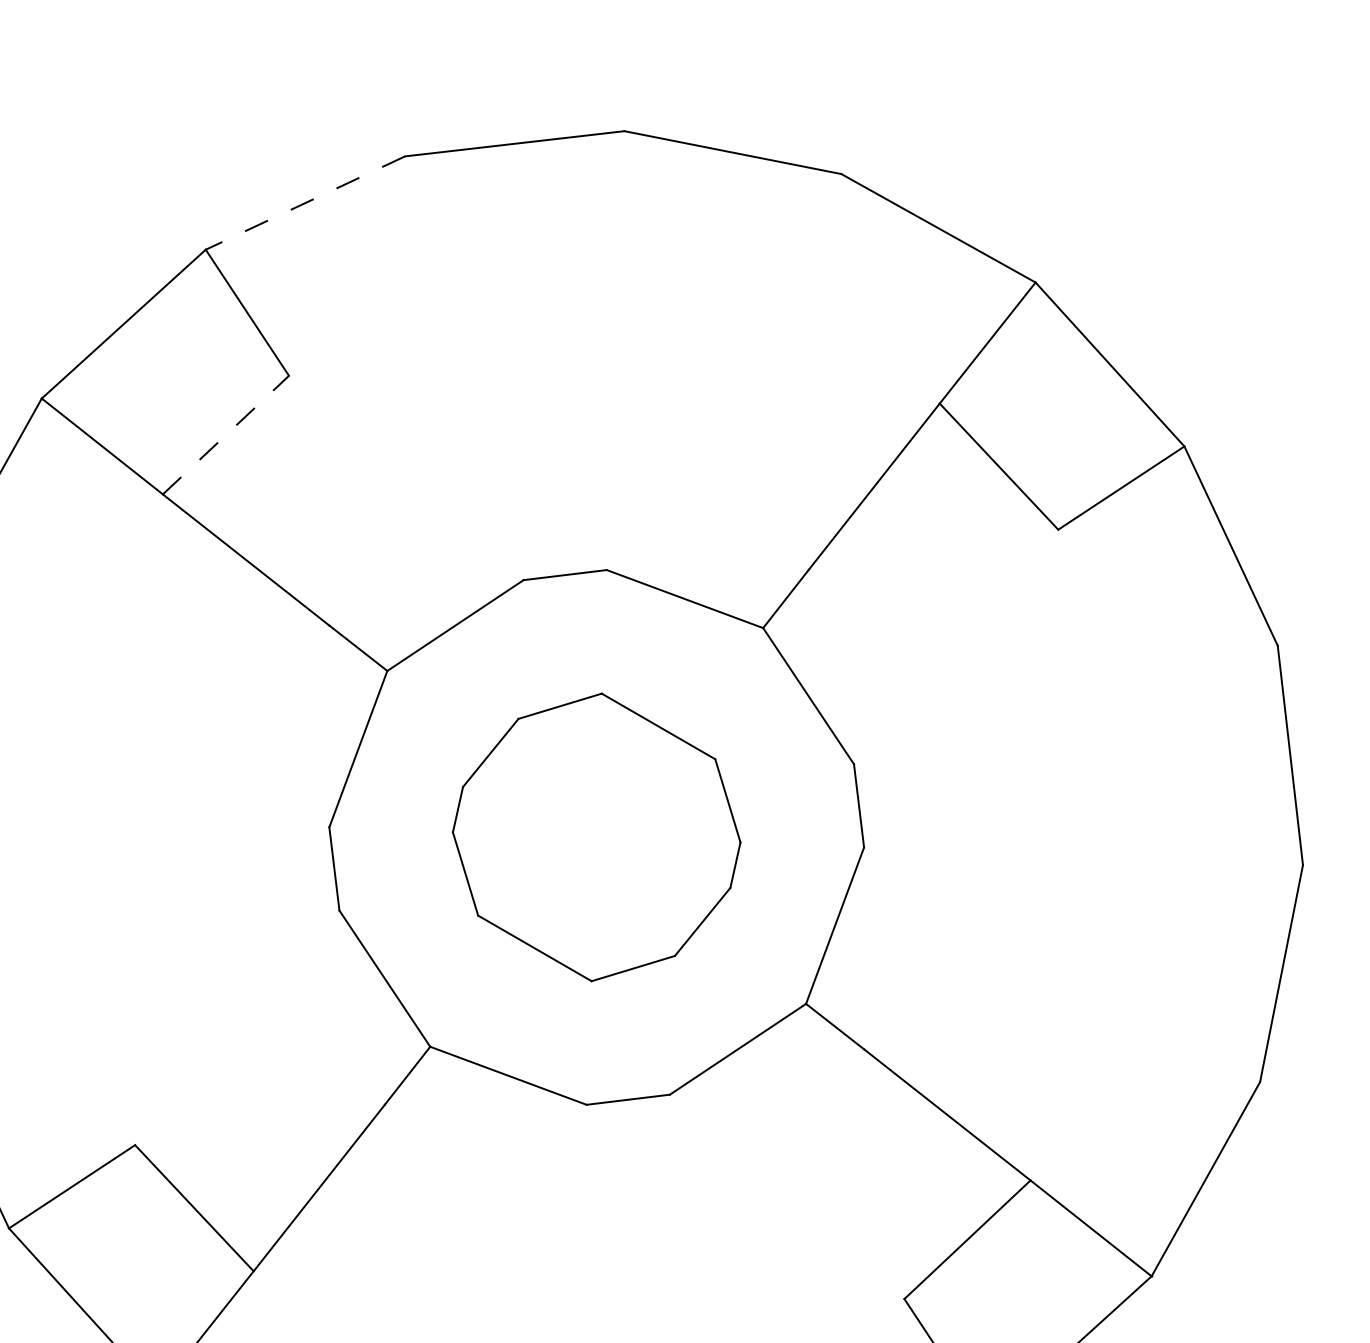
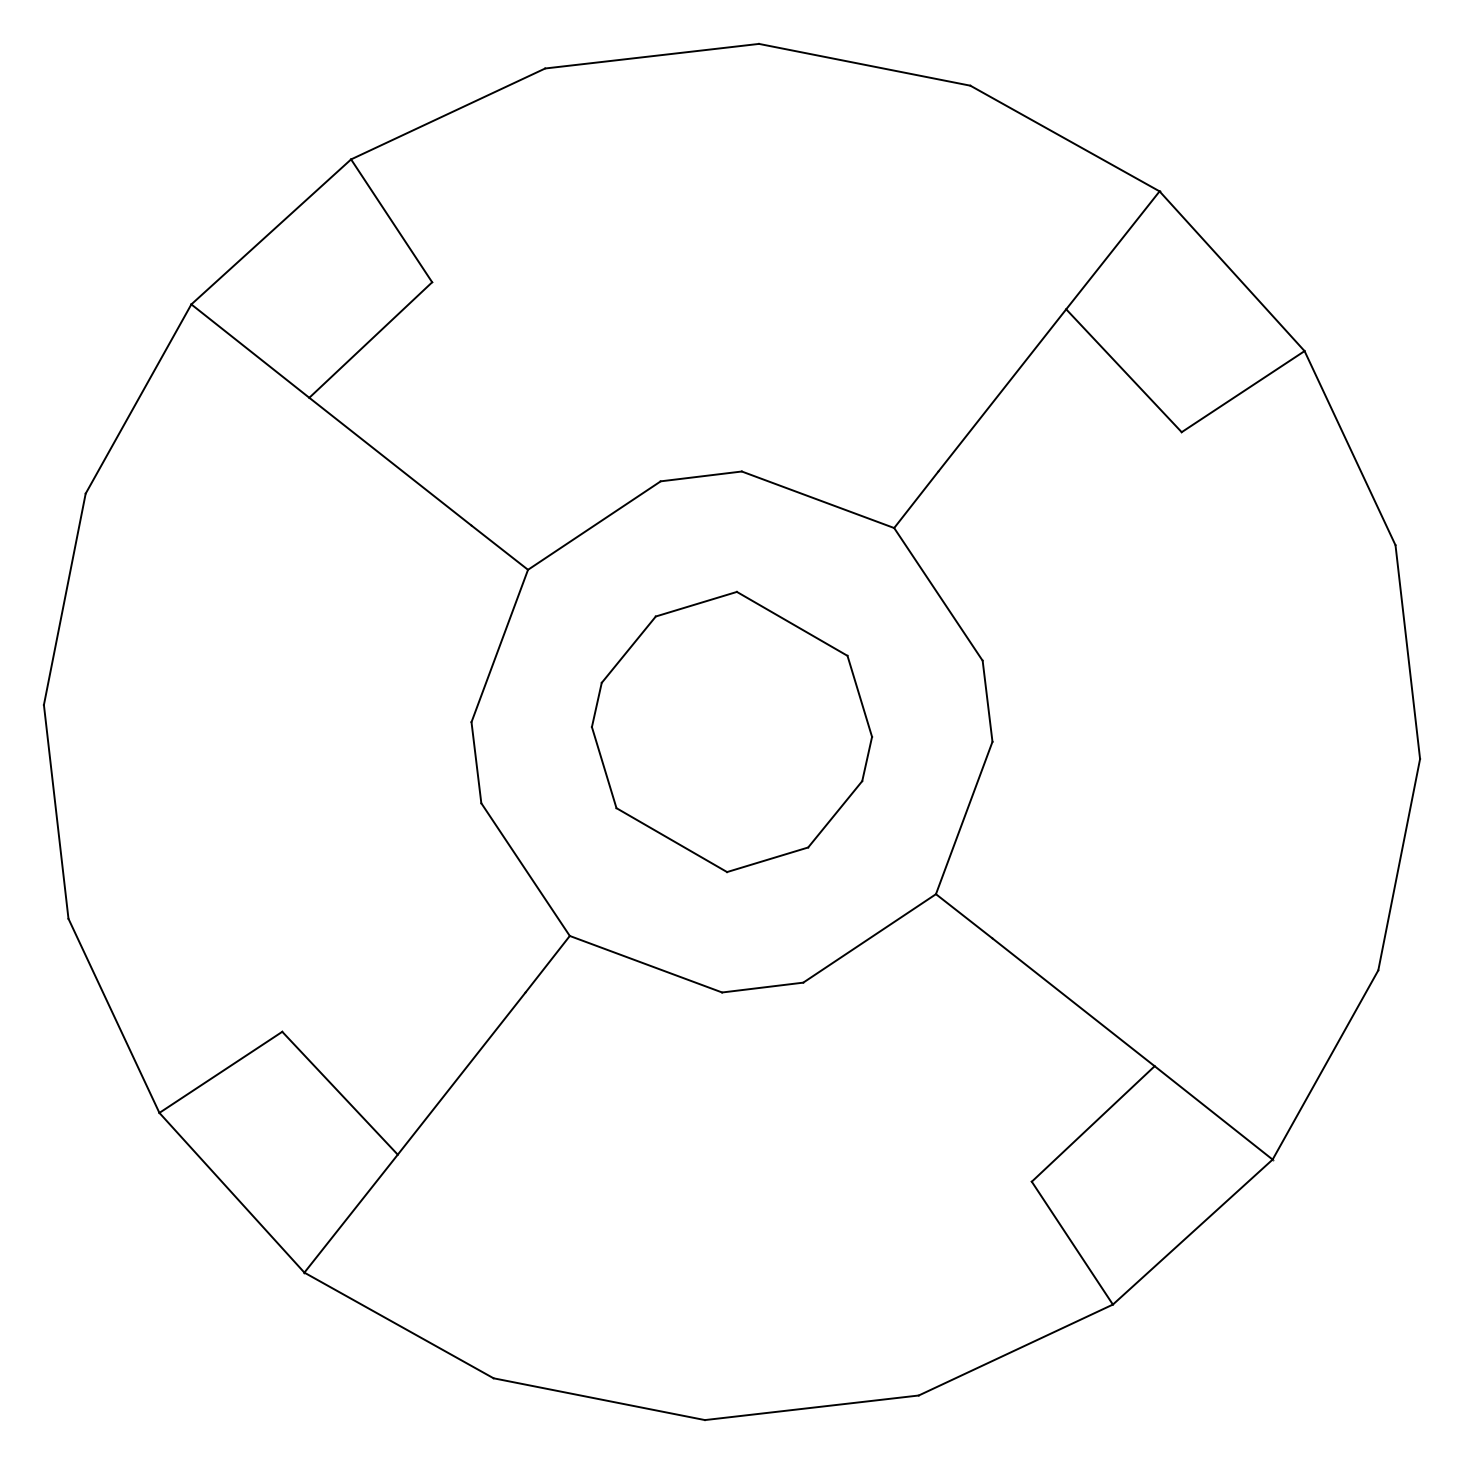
line: (304, 203) -> (447, 114), dashed -> solid
line: (226, 434) -> (371, 339), dashed -> solid

